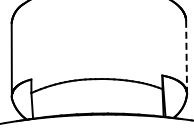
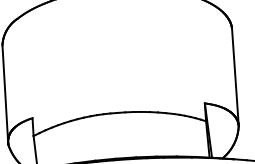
line: (186, 56) -> (235, 76), dashed -> solid

